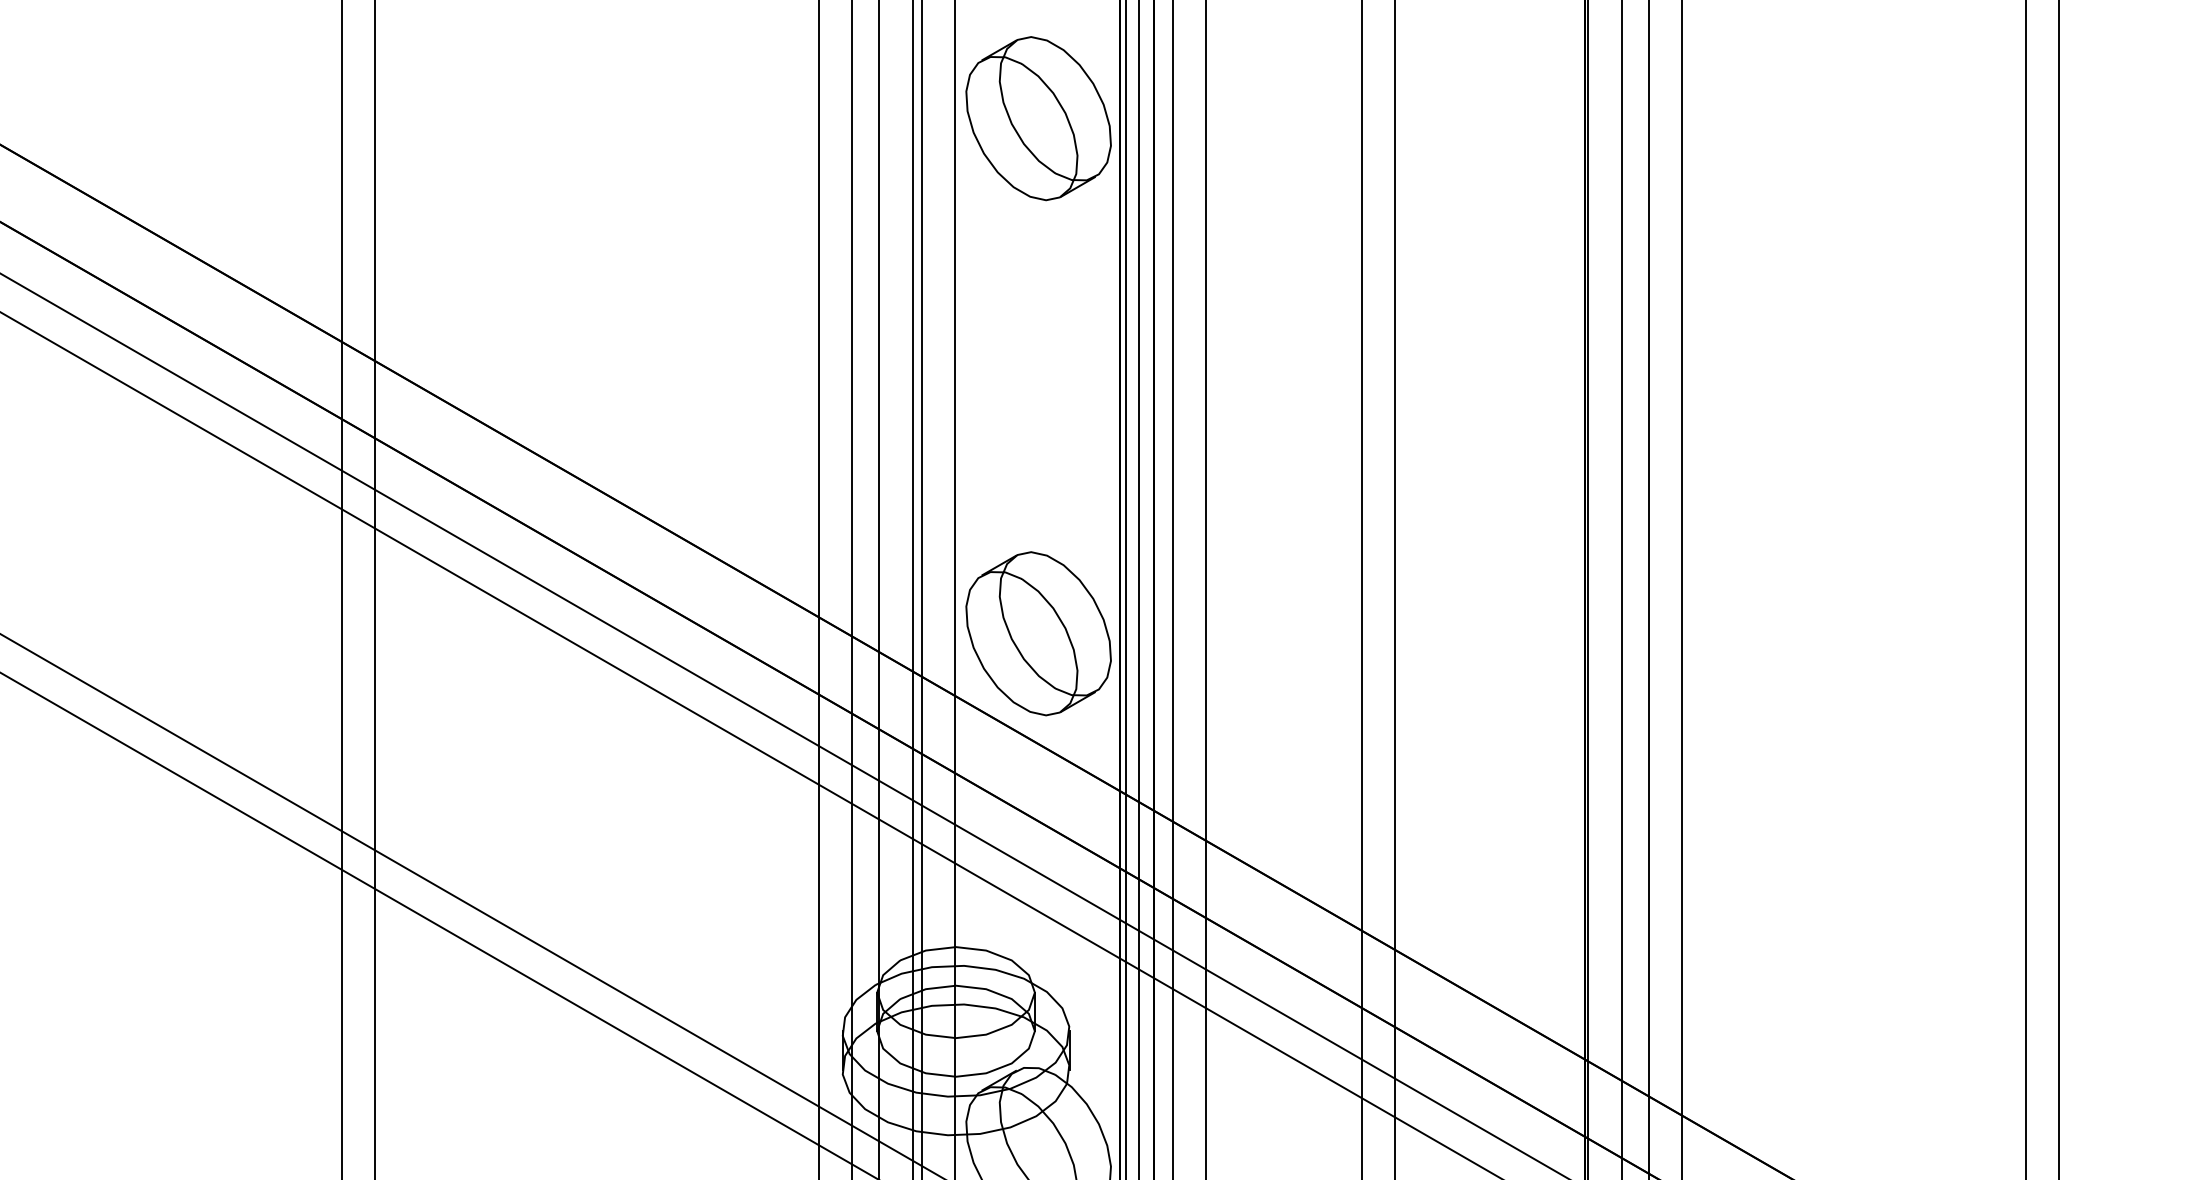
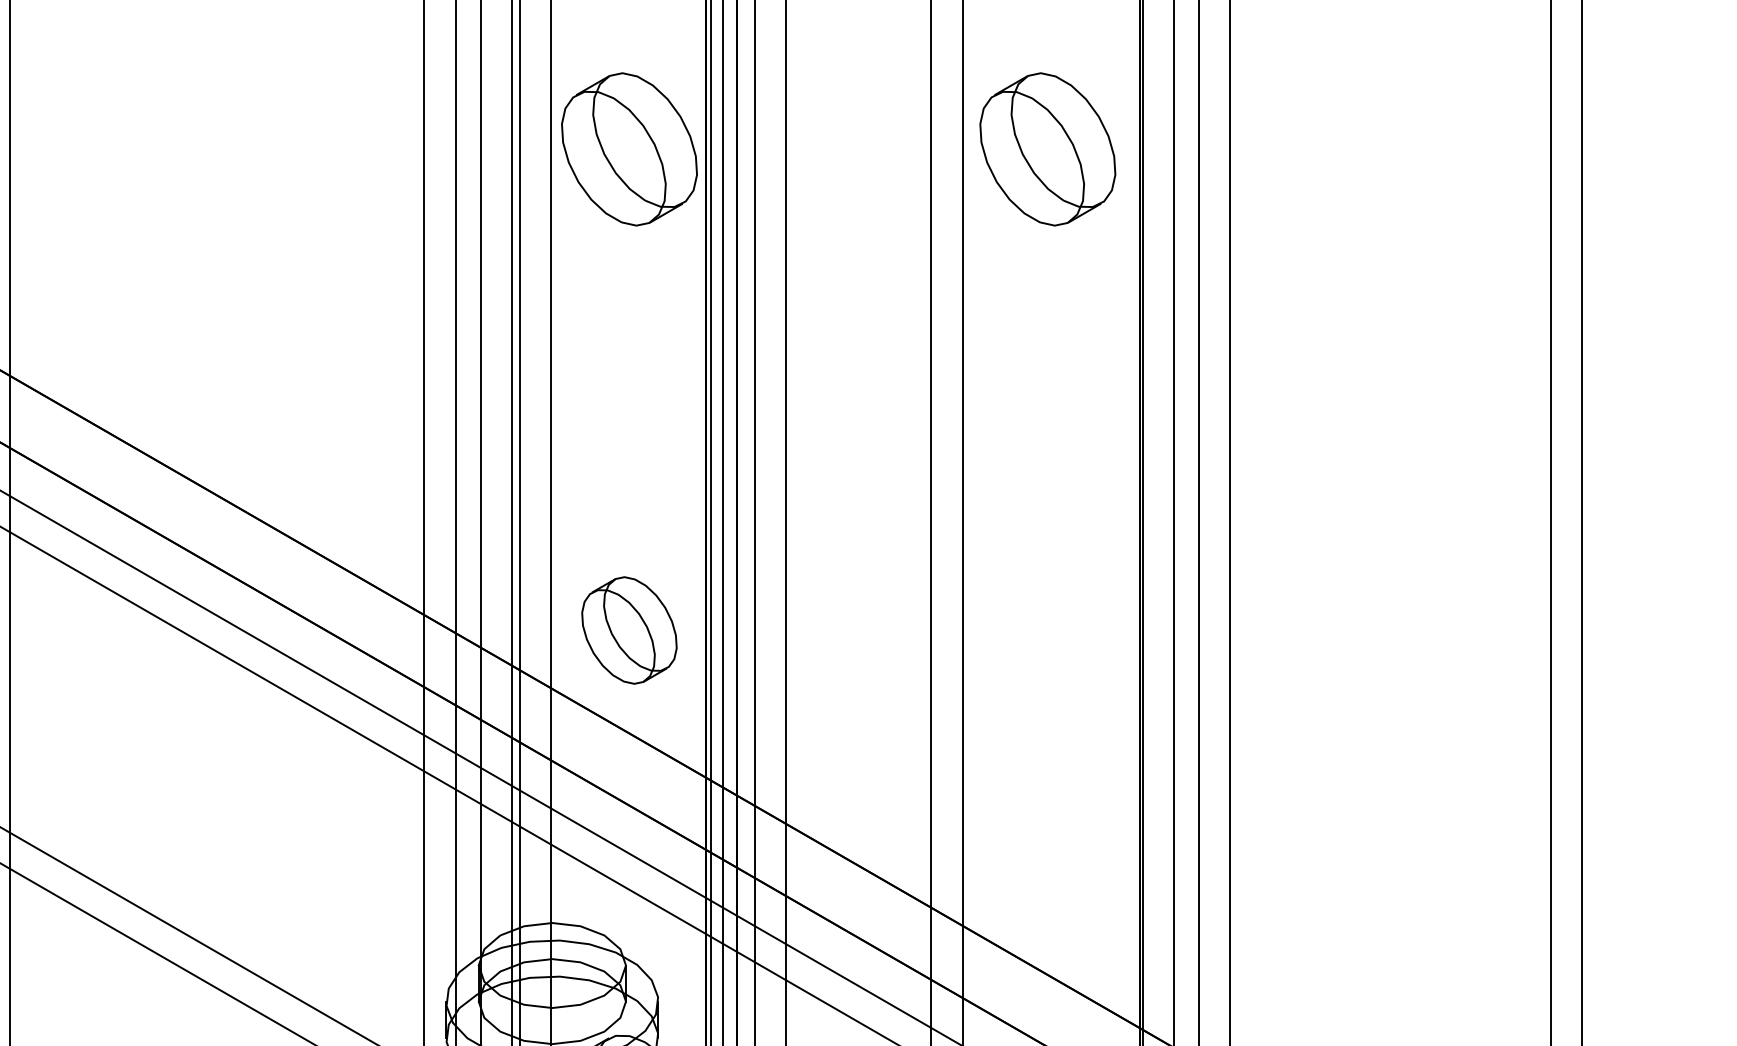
part: (1486, 118) -> (1047, 149), added
part: (1038, 633) -> (629, 630), size x0.7

